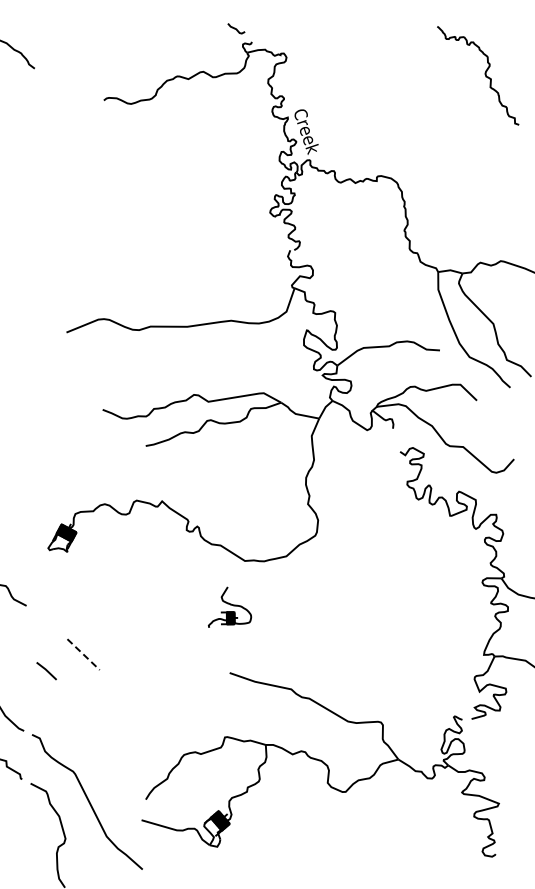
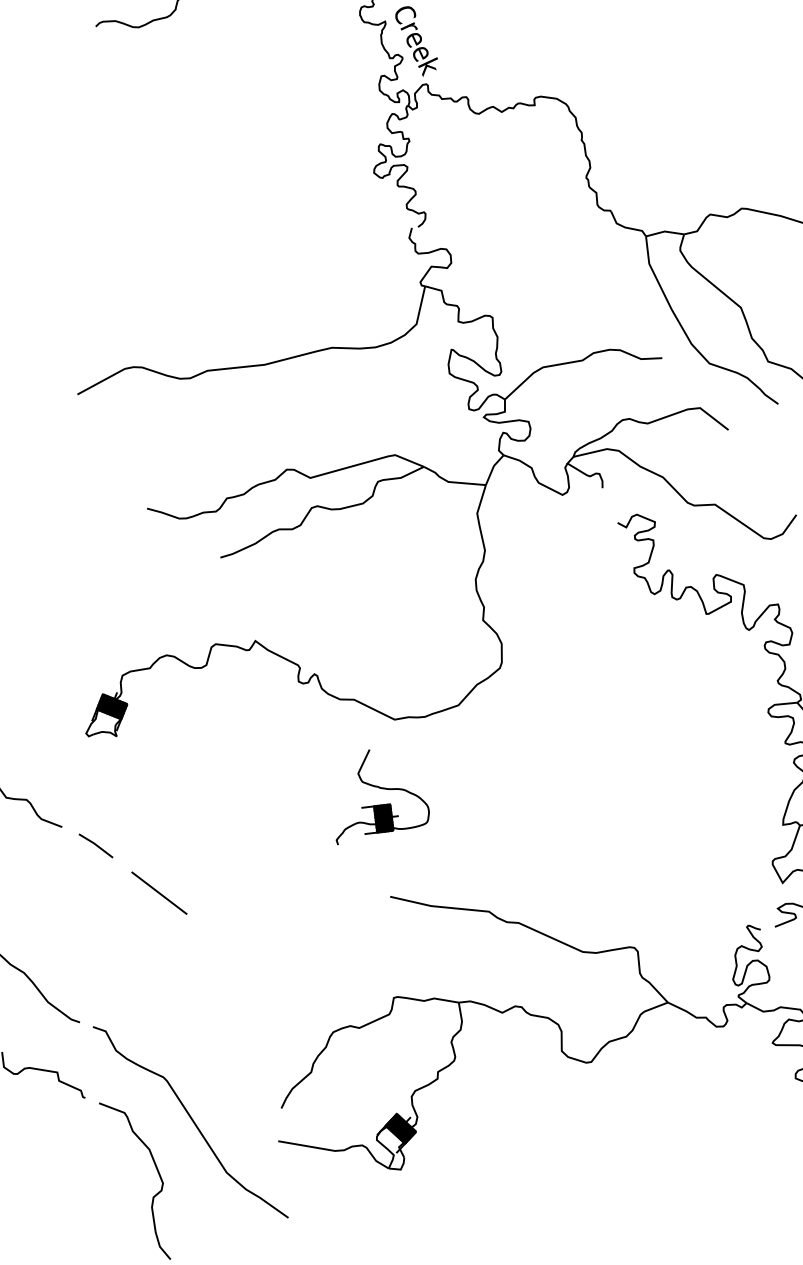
part: (229, 607) -> (378, 794), size x1.43
line: (83, 654) -> (159, 893), dashed -> solid
line: (46, 671) -> (95, 846), moved

